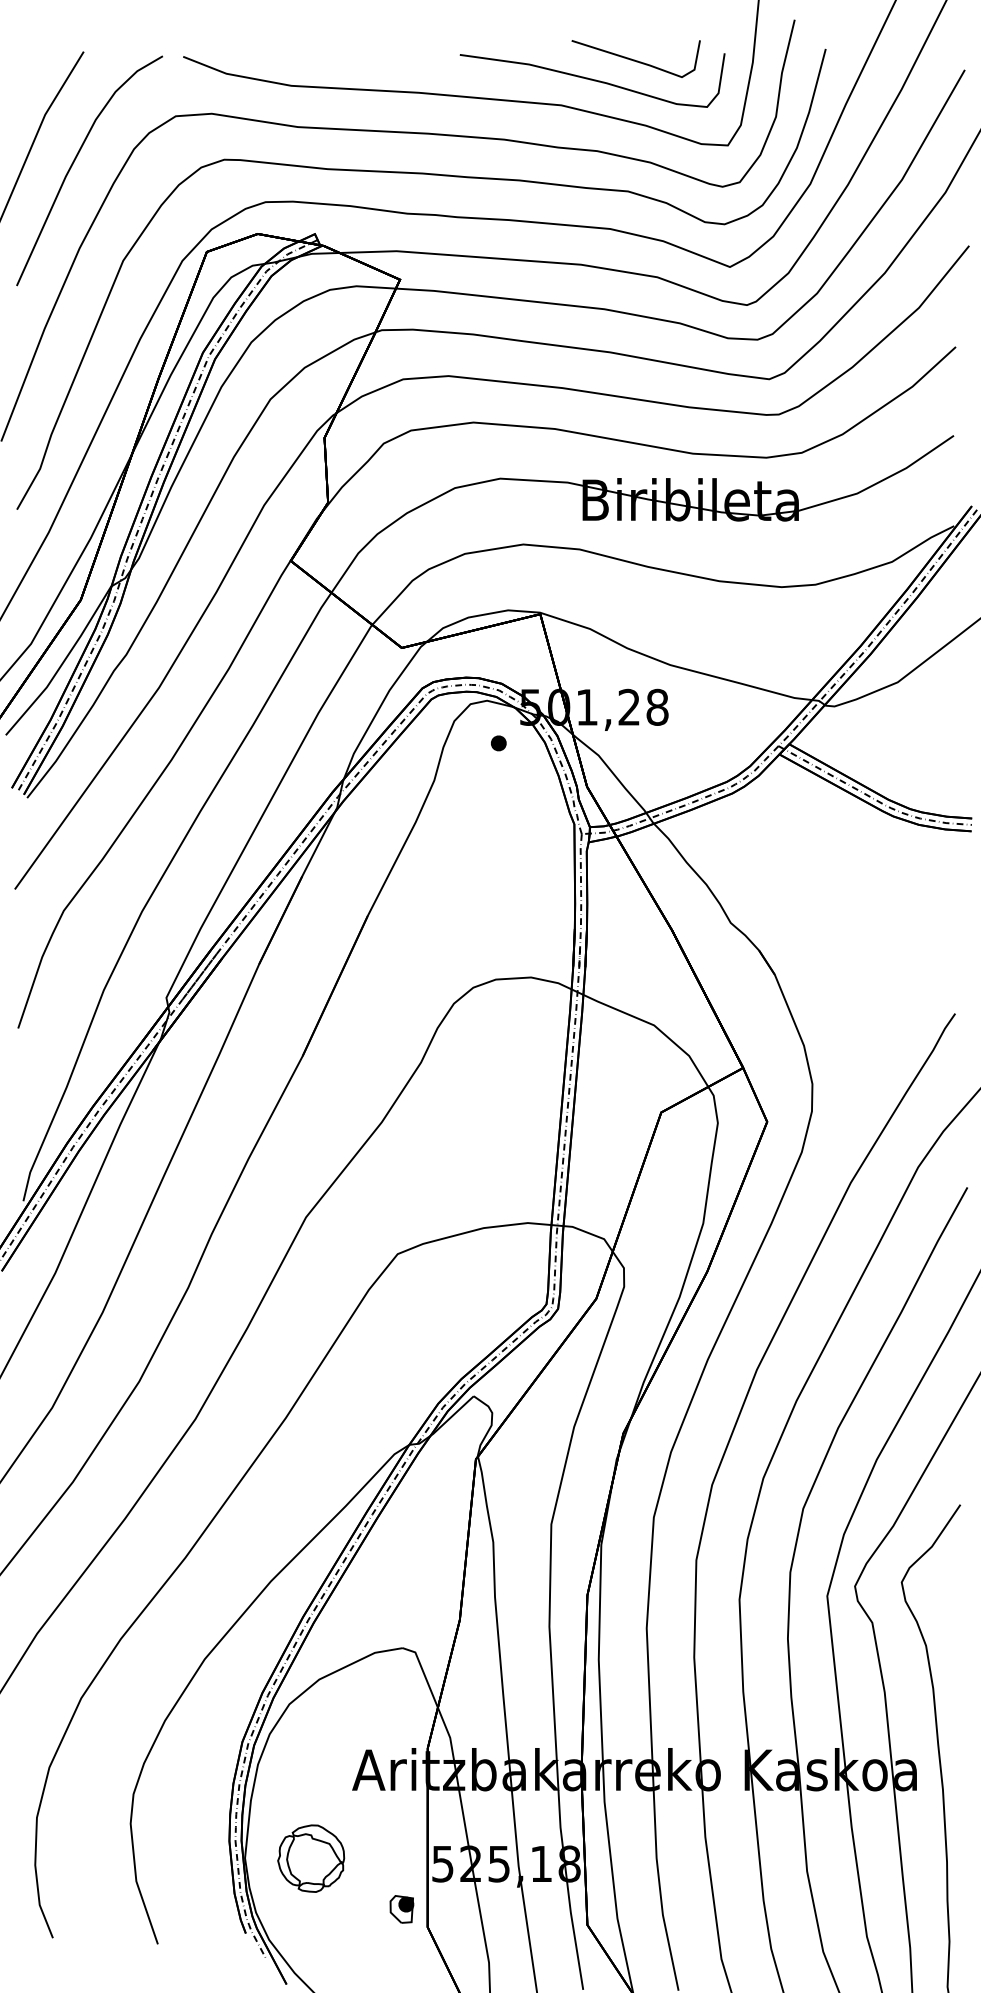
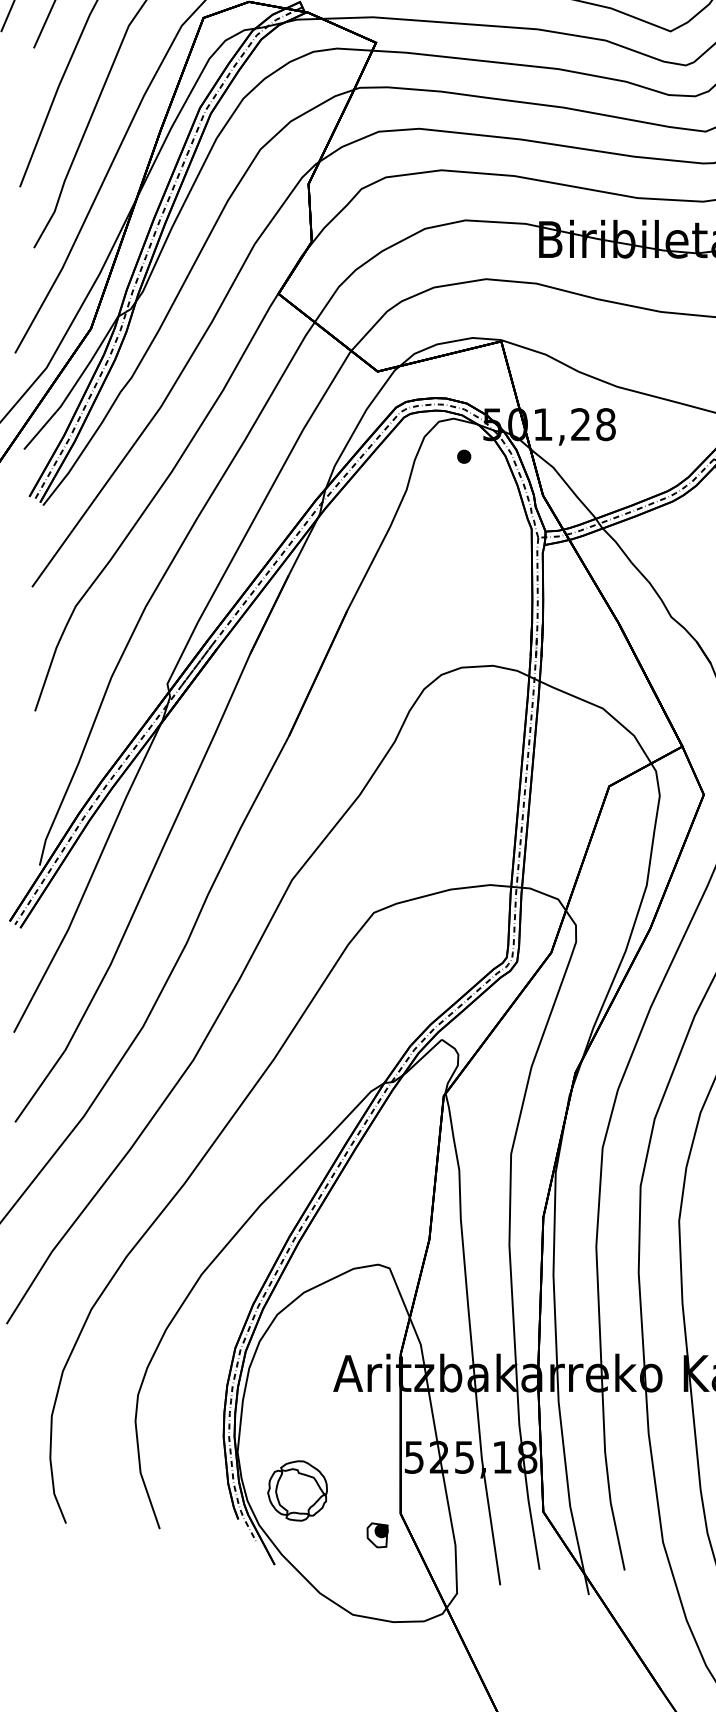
part: (311, 1858) -> (297, 1490), moved
part: (401, 1909) -> (377, 1535), moved

